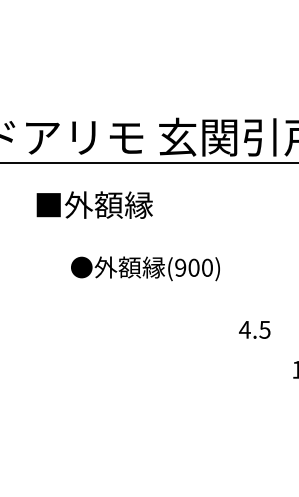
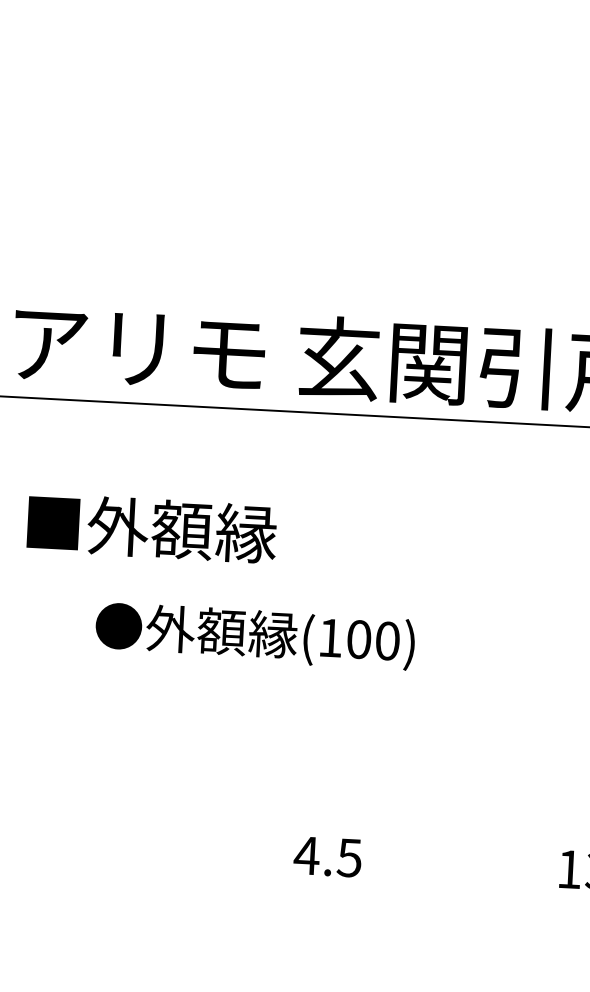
text: (94, 204) -> (151, 527), moved
text: (180, 267) -> (330, 637), (900) -> (100)
text: (254, 329) -> (327, 856), moved

